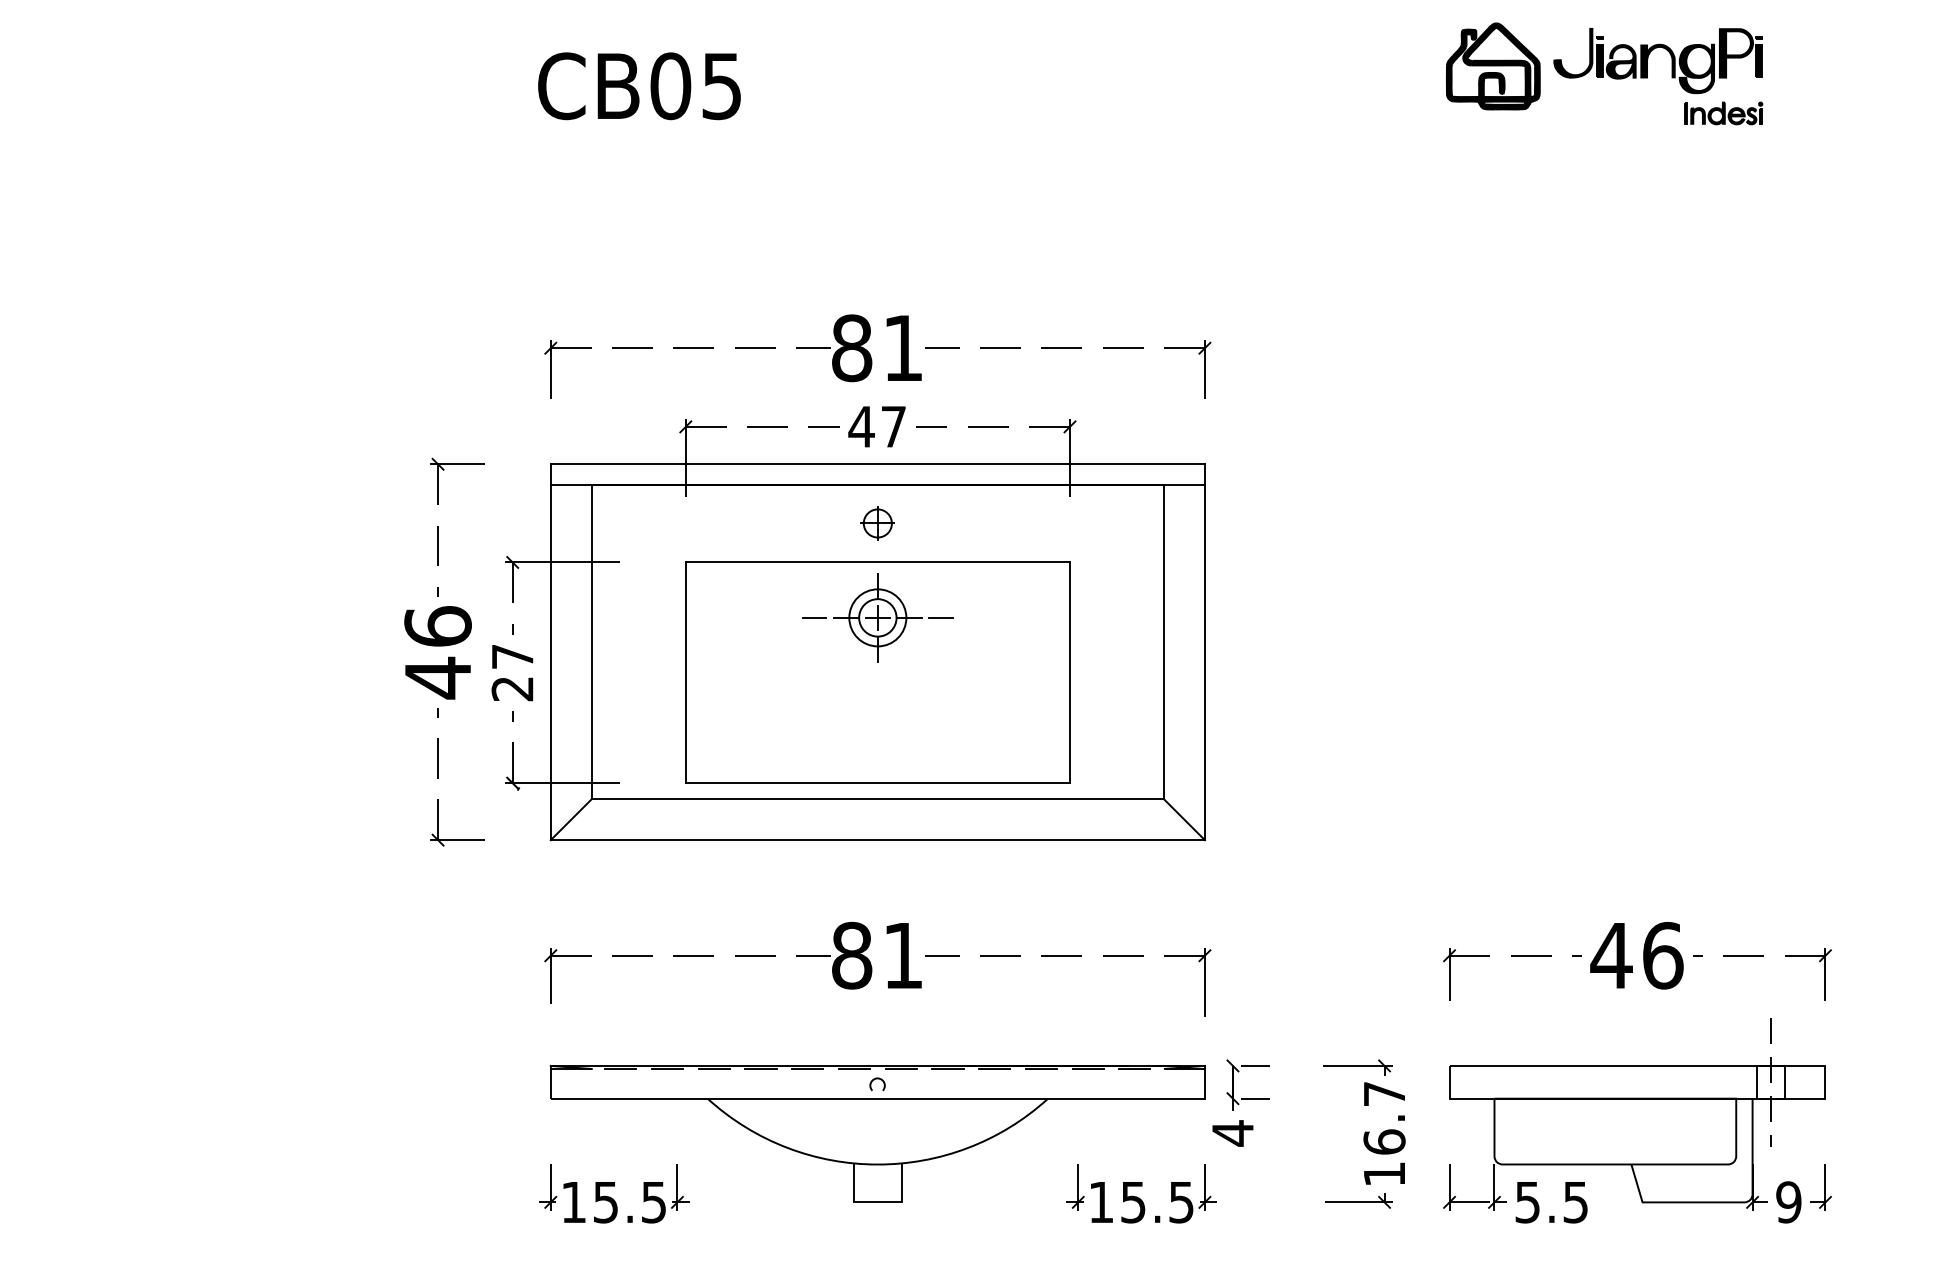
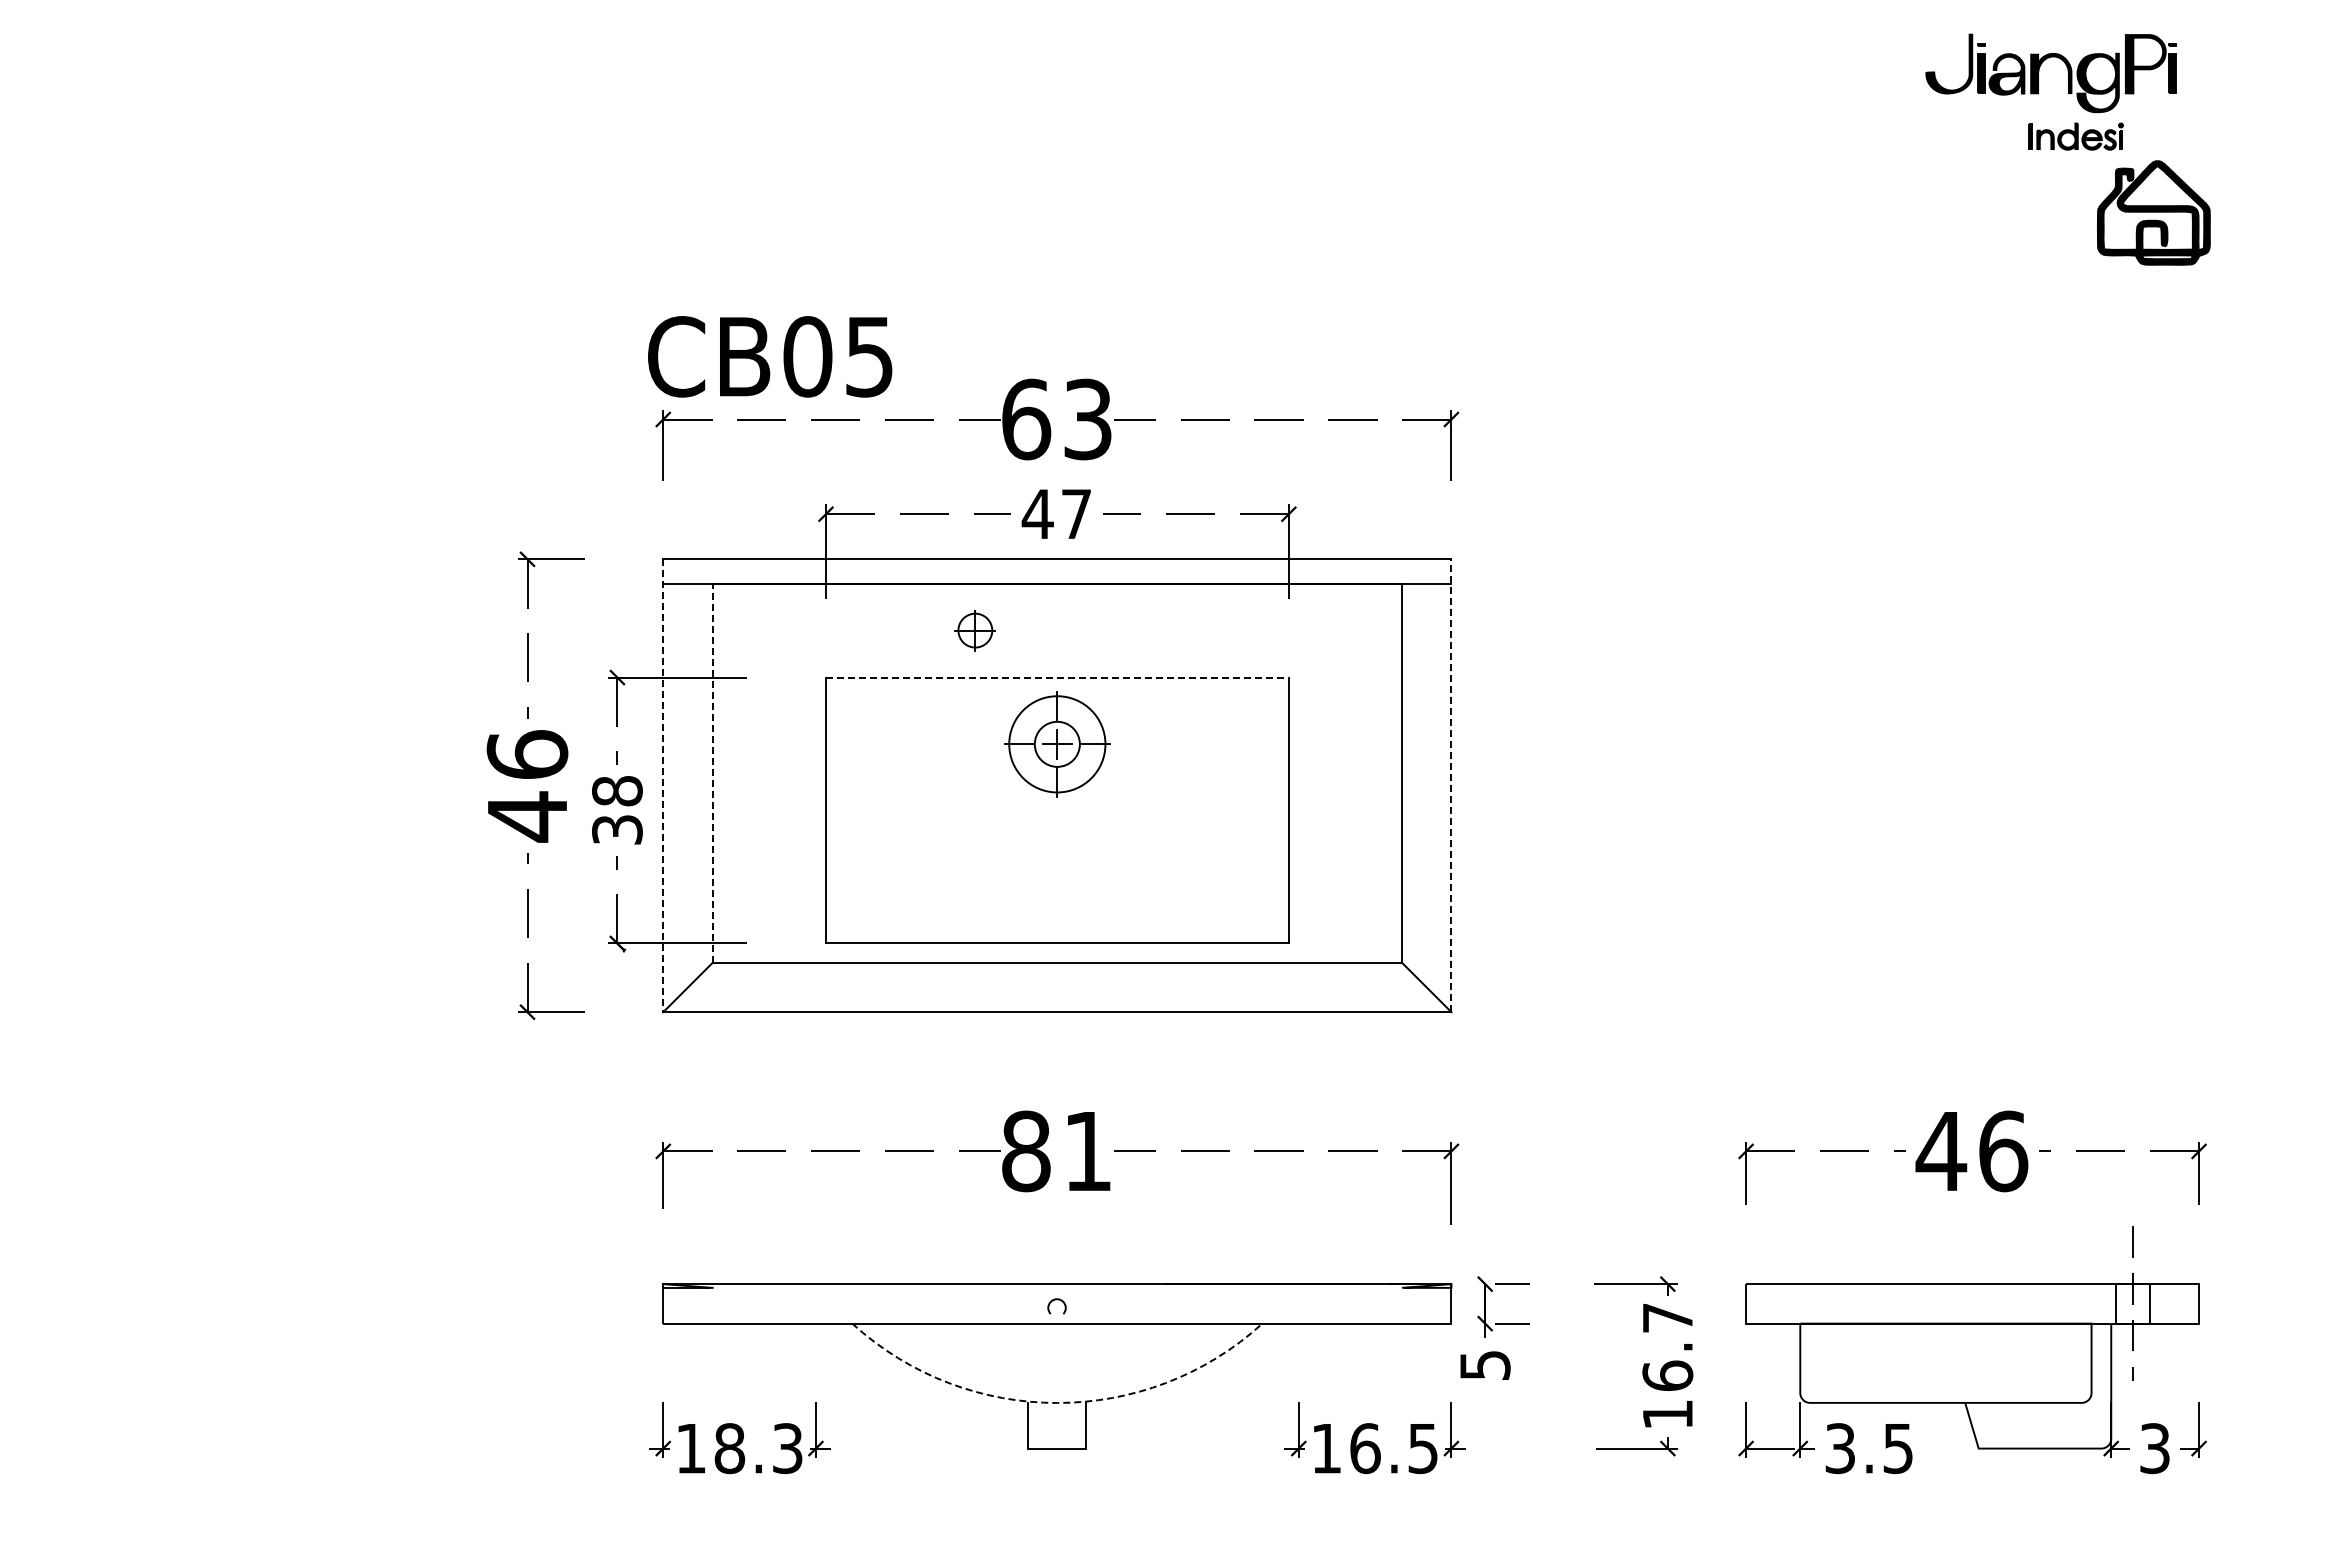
part: (1648, 60) -> (2039, 72), moved
part: (1493, 66) -> (2153, 212), moved
text: (639, 85) -> (770, 356), moved
text: (877, 348) -> (1056, 419), 81 -> 63
part: (877, 523) -> (974, 630), moved
line: (877, 562) -> (1057, 677), solid -> dashed
circle: (877, 617) -> (1056, 743), size x1.4
line: (814, 618) -> (980, 744), removed
line: (941, 618) -> (1133, 744), removed
line: (591, 641) -> (712, 772), solid -> dashed
line: (550, 652) -> (663, 786), solid -> dashed
line: (1204, 652) -> (1451, 785), solid -> dashed
text: (512, 672) -> (617, 810), 27 -> 38
line: (620, 1068) -> (747, 1287), removed
line: (667, 1068) -> (803, 1287), removed
line: (714, 1068) -> (860, 1287), removed
line: (760, 1068) -> (916, 1287), removed
line: (807, 1068) -> (972, 1287), removed
line: (854, 1068) -> (1029, 1287), removed
line: (901, 1068) -> (1085, 1287), removed
line: (947, 1068) -> (1141, 1287), removed
line: (994, 1068) -> (1197, 1287), removed
line: (1041, 1068) -> (1254, 1287), removed
line: (1087, 1068) -> (1310, 1287), removed
line: (1134, 1068) -> (1366, 1287), removed
text: (1233, 1133) -> (1485, 1365), 4 -> 5
arc: (877, 1164) -> (1057, 1402), solid -> dashed
text: (629, 1202) -> (758, 1448), 15.5 -> 18.3
text: (1133, 1202) -> (1365, 1448), 15.5 -> 16.5
text: (1527, 1202) -> (1840, 1448), 5.5 -> 3.5
text: (1788, 1202) -> (2154, 1448), 9 -> 3

